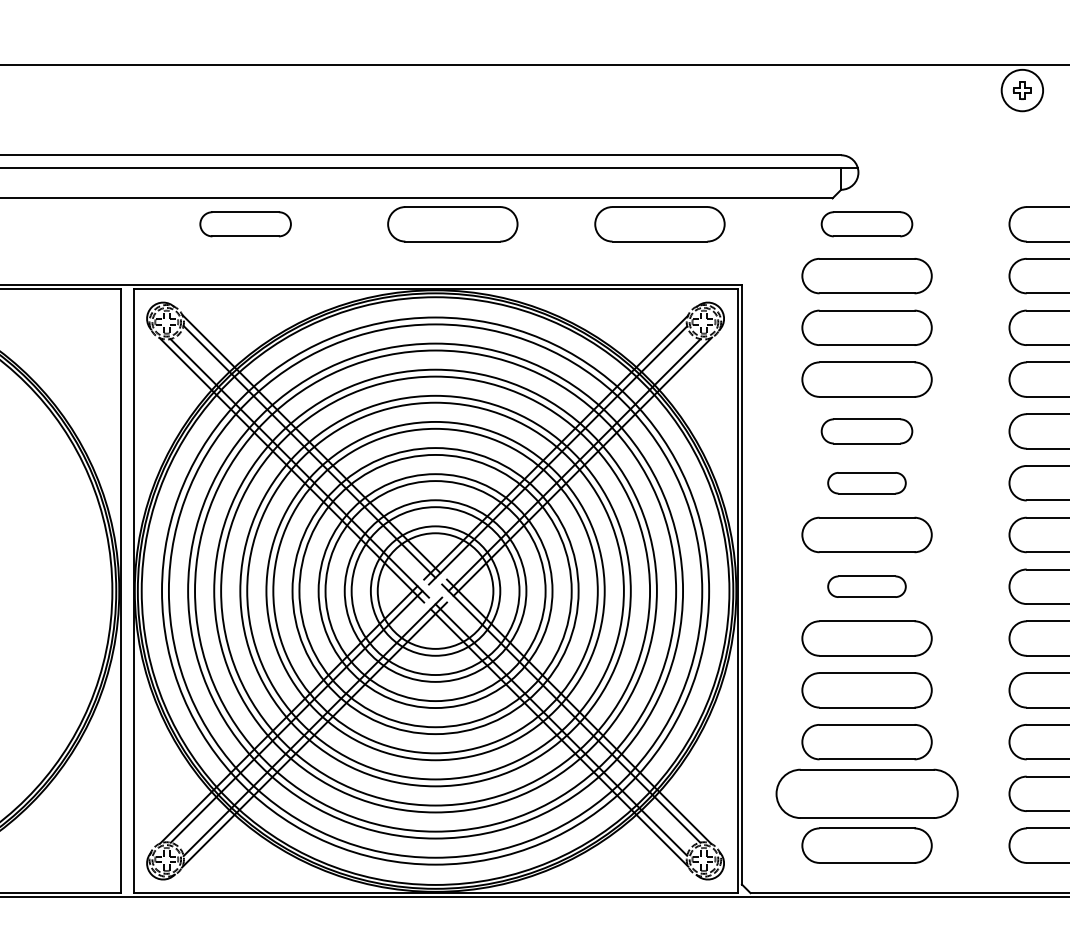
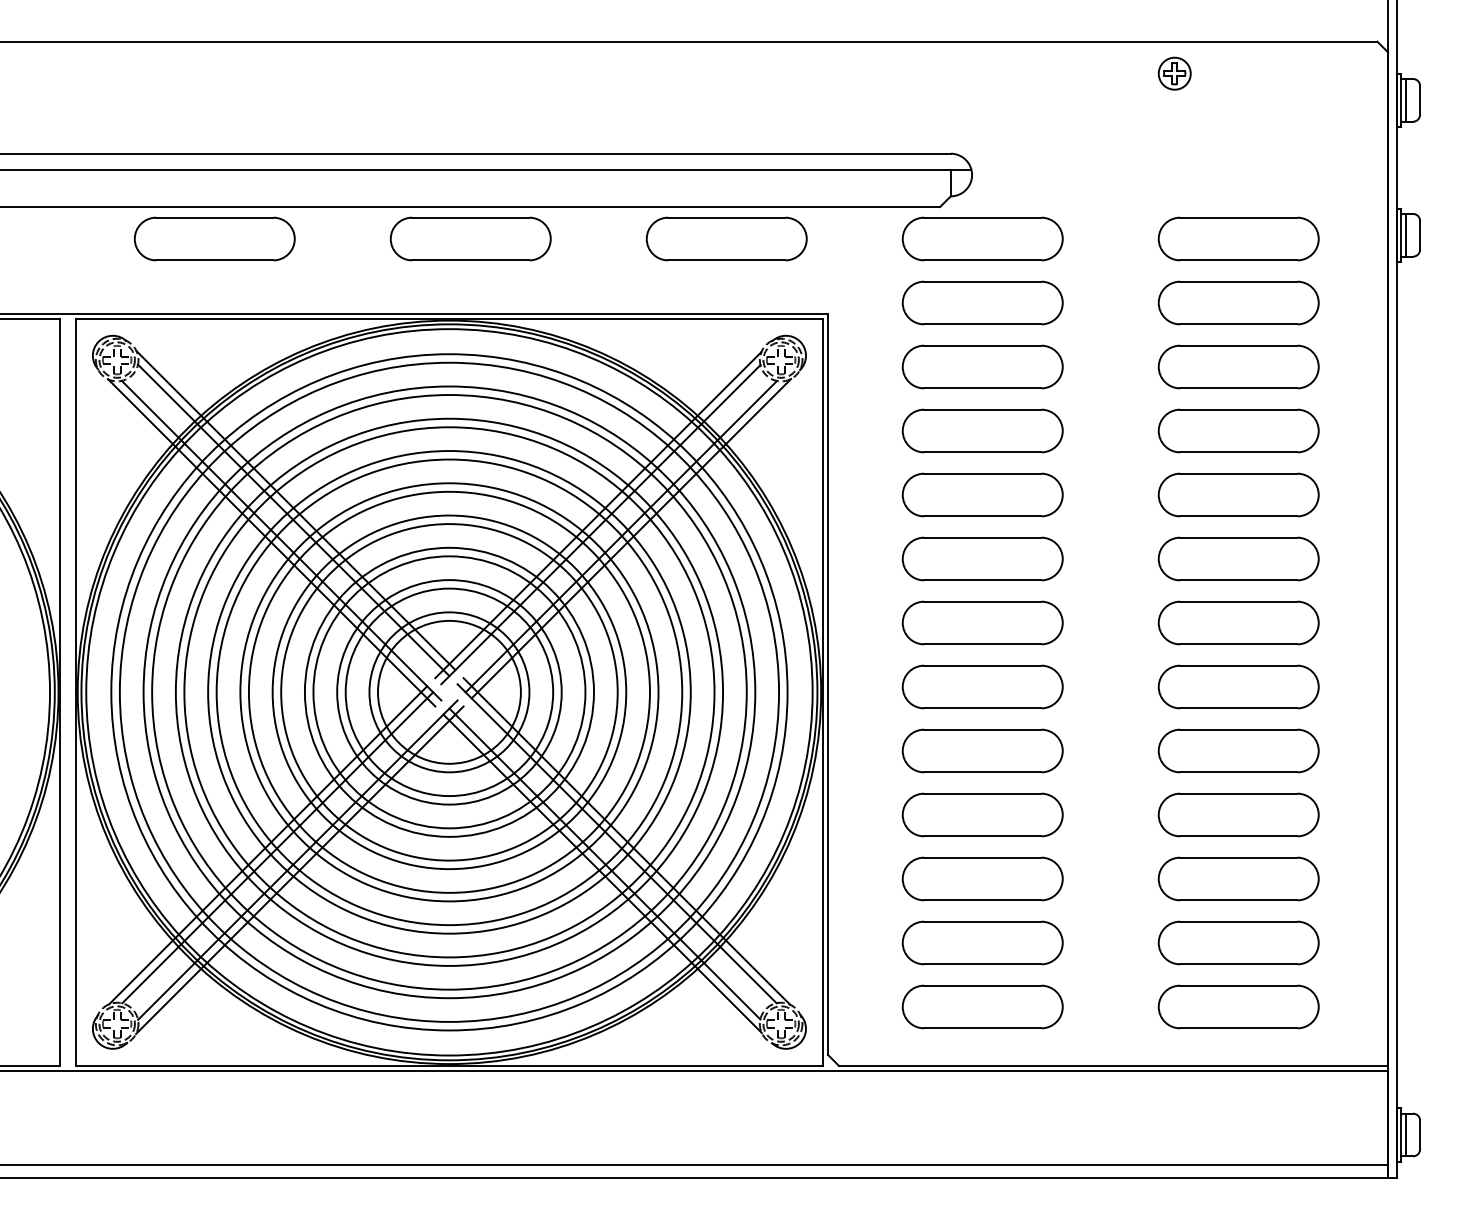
circle: (1022, 90) -> (1174, 73), size x0.62
part: (245, 223) -> (214, 238), size x1.43
part: (866, 223) -> (982, 238), size x1.43
part: (866, 431) -> (982, 494), size x1.43
part: (866, 482) -> (982, 558), size x1.67
part: (866, 586) -> (982, 686), size x1.67
part: (866, 793) -> (982, 942), size x0.71

